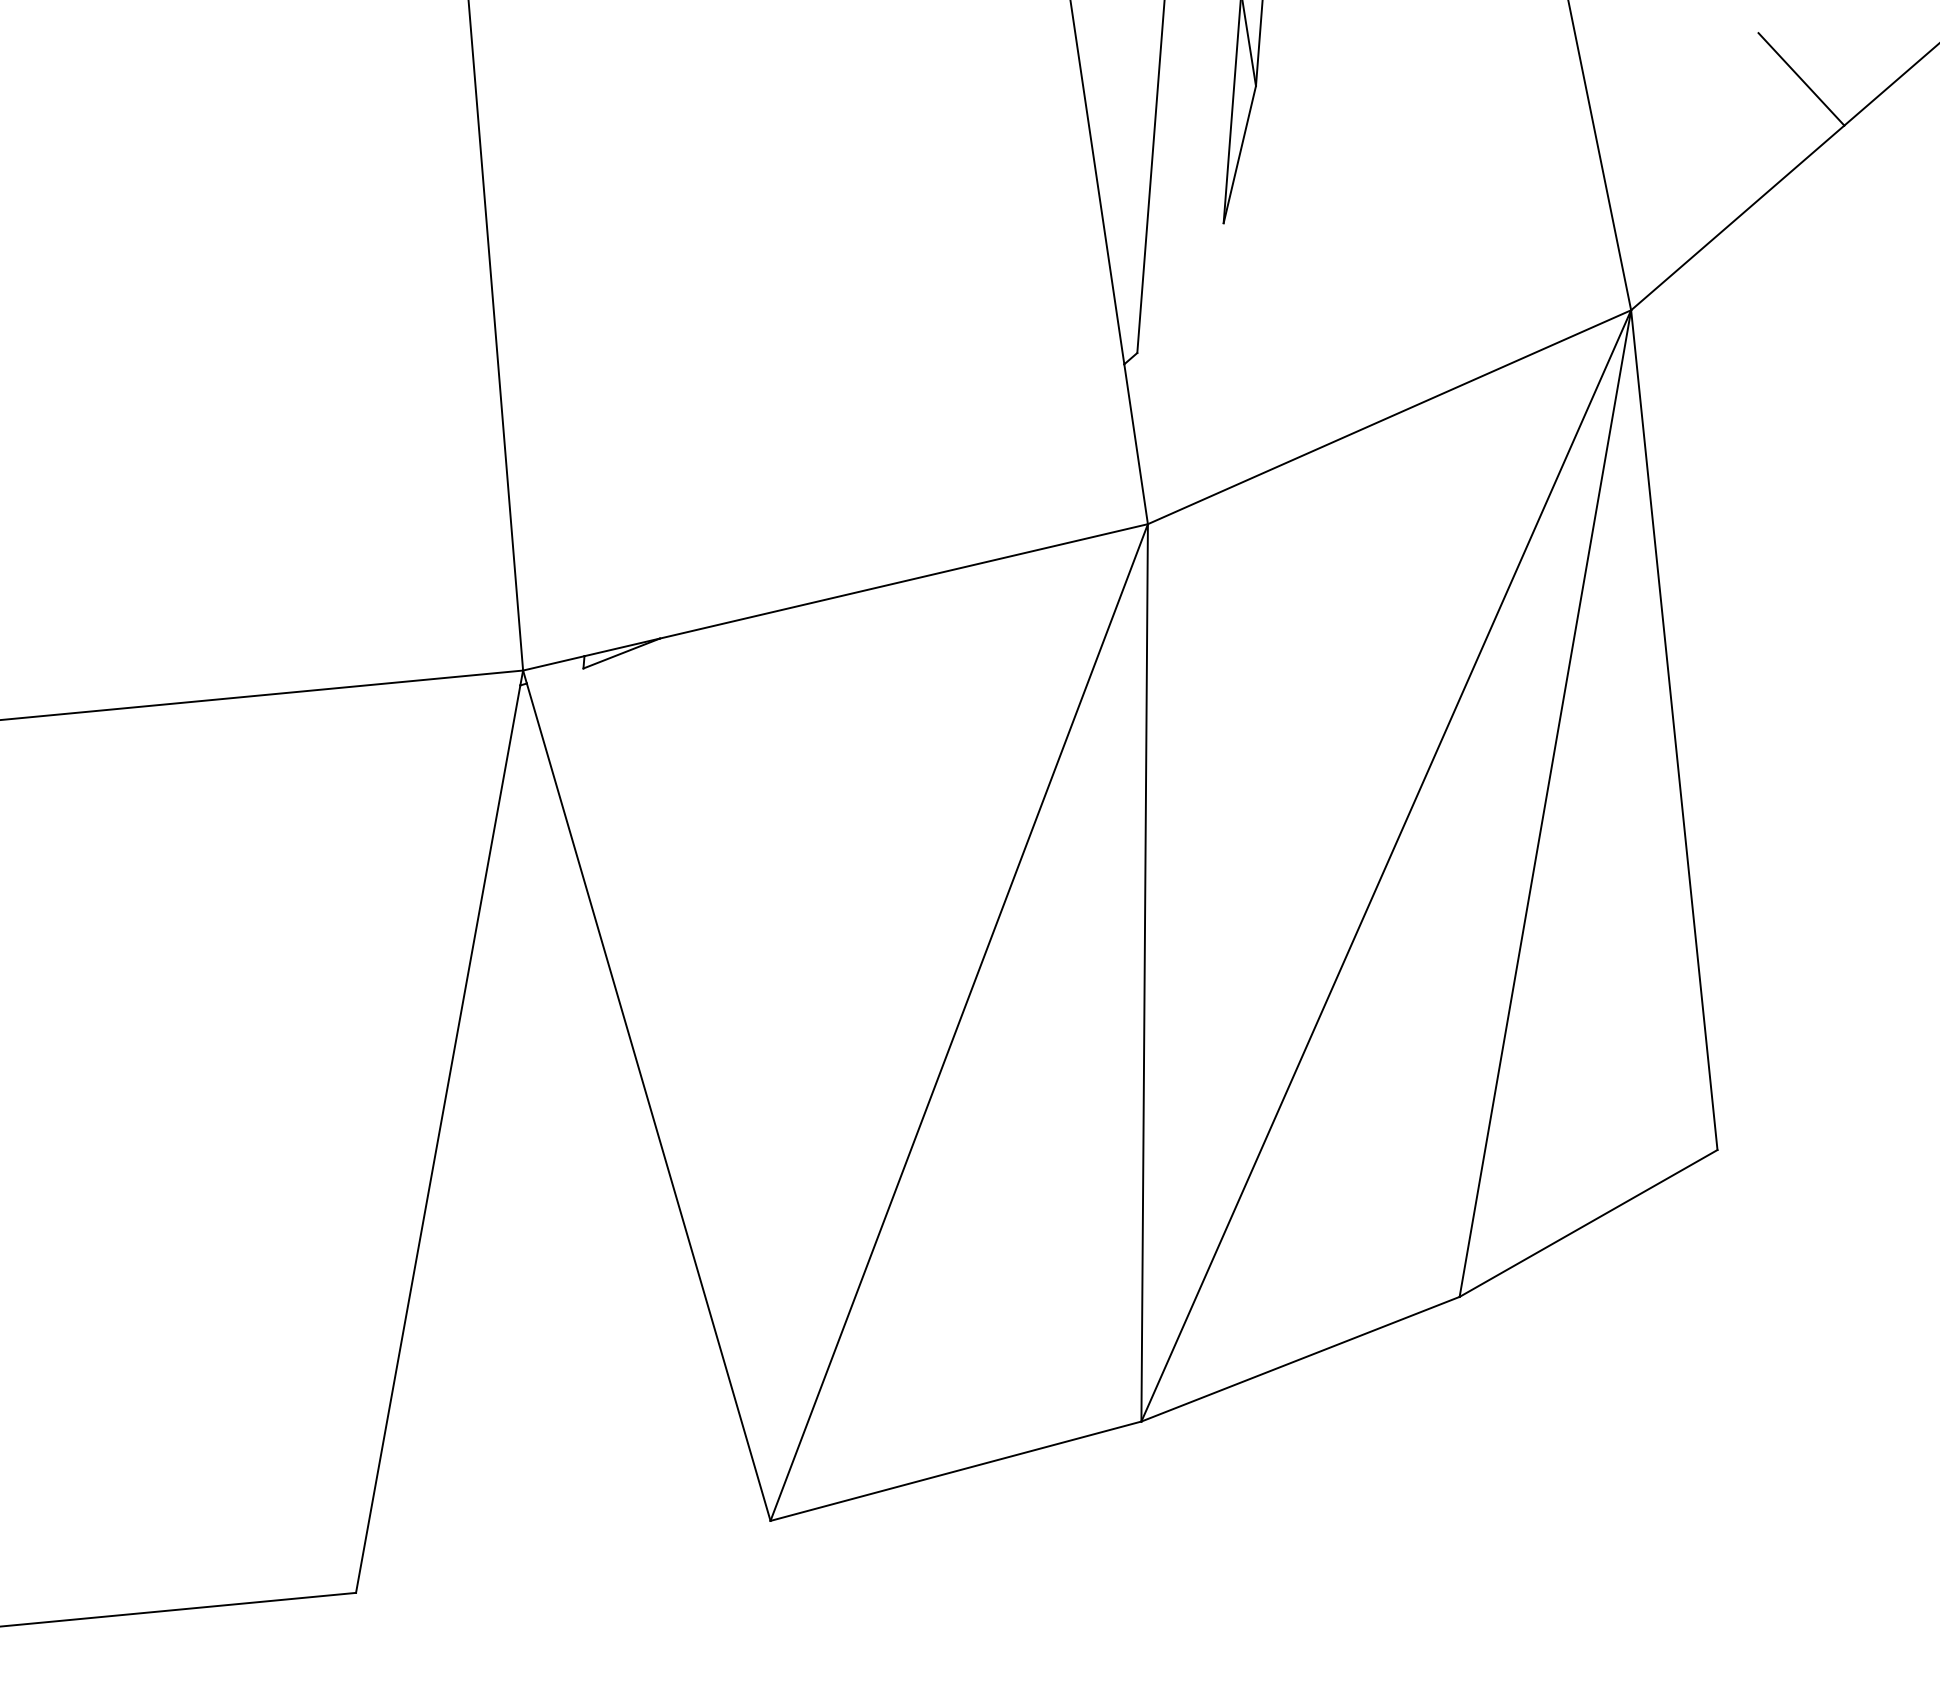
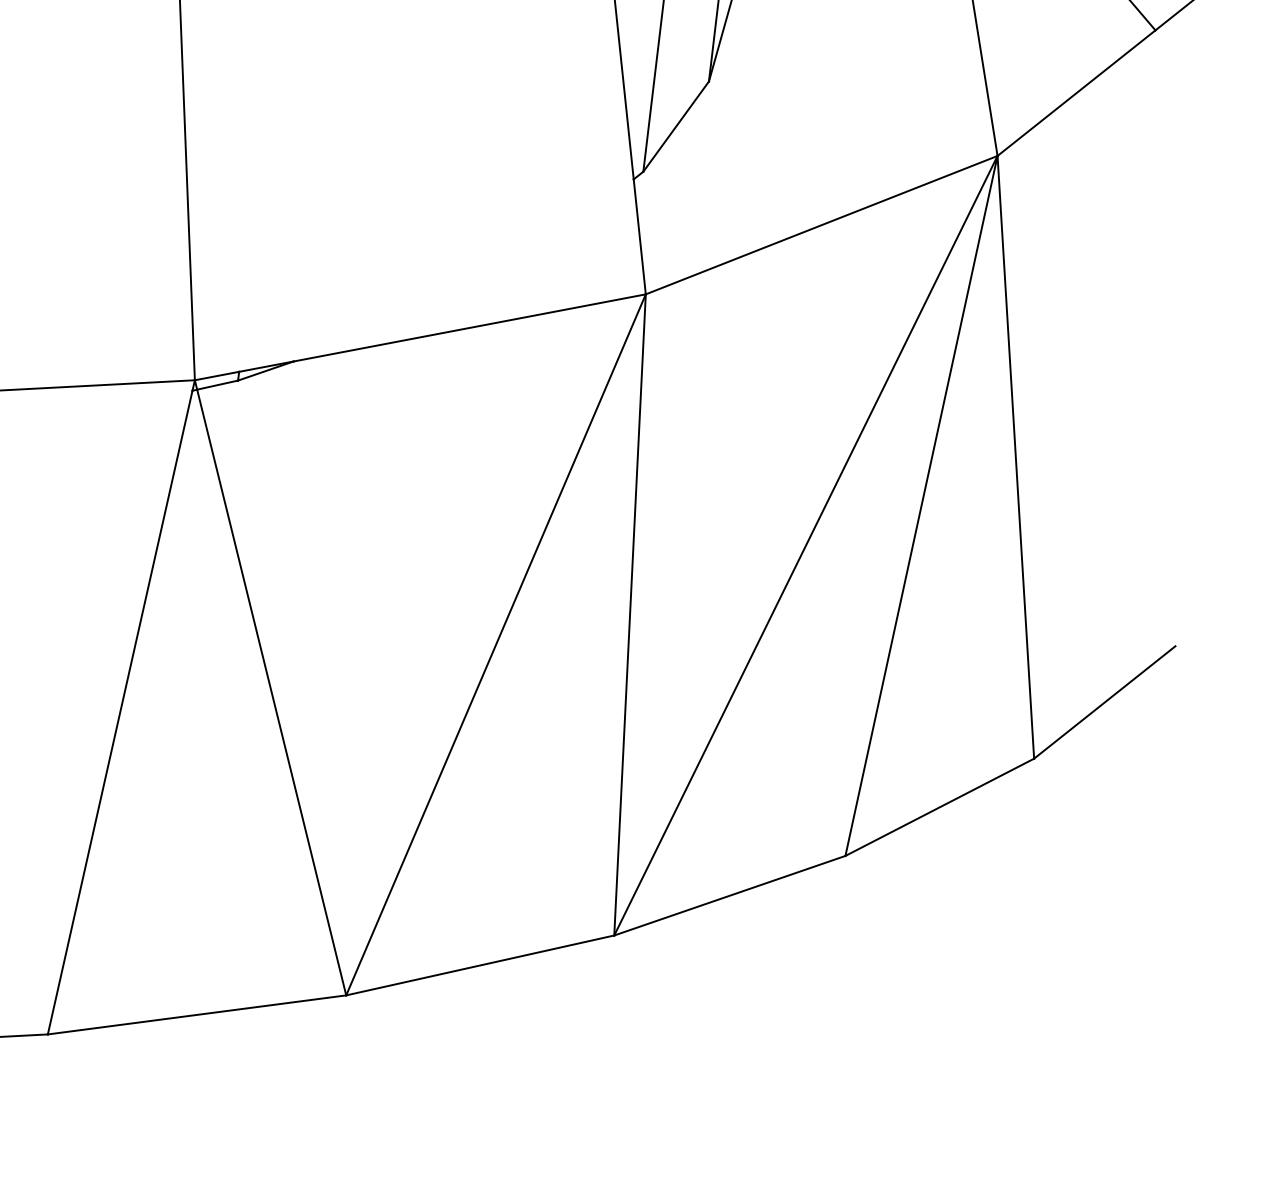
line: (1180, 288) -> (676, 126), added
line: (554, 675) -> (217, 384), added
line: (1812, 1067) -> (1104, 702), added
line: (563, 1556) -> (197, 1014), added

